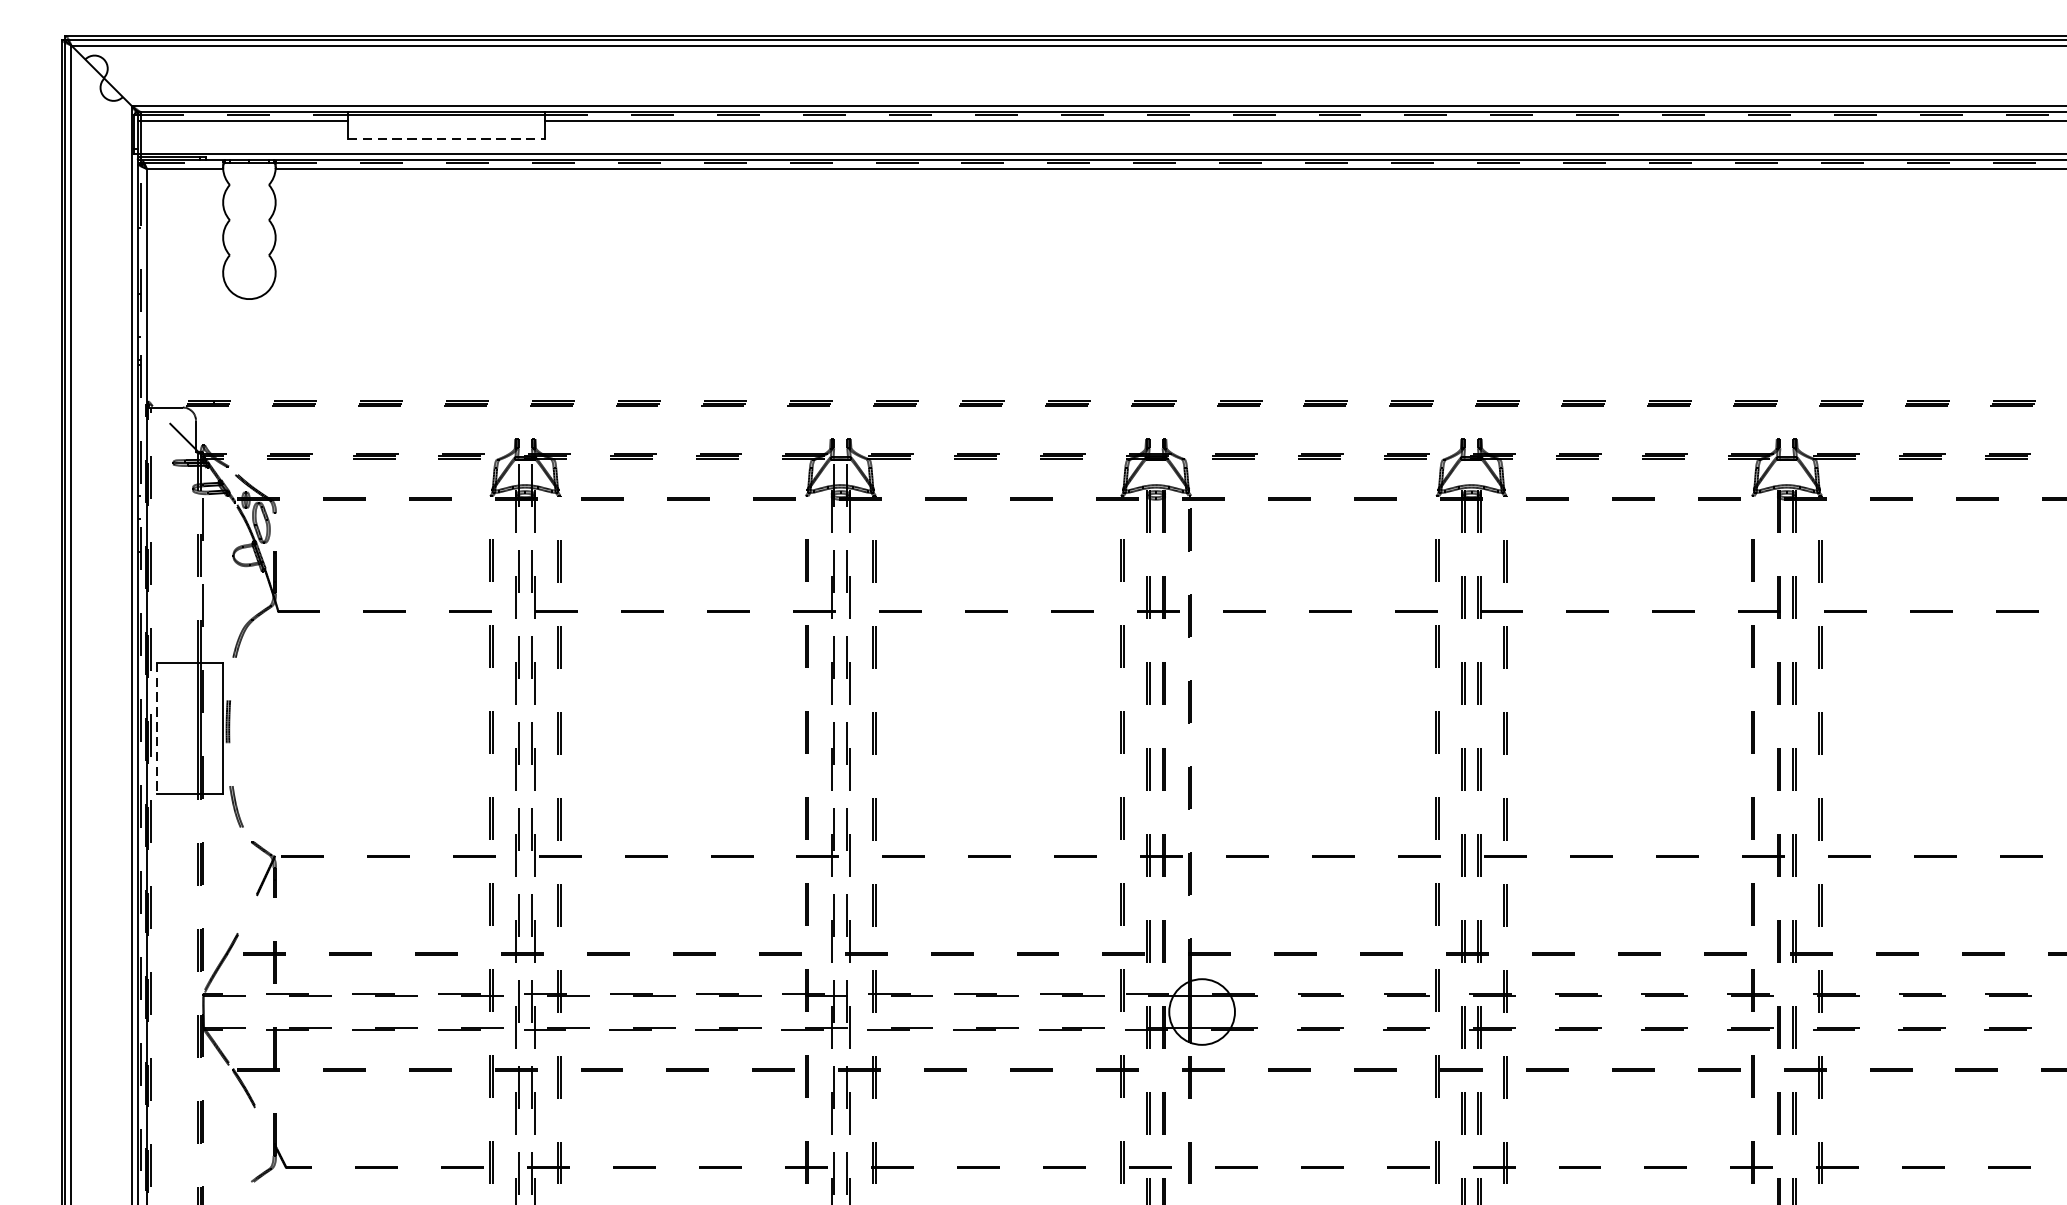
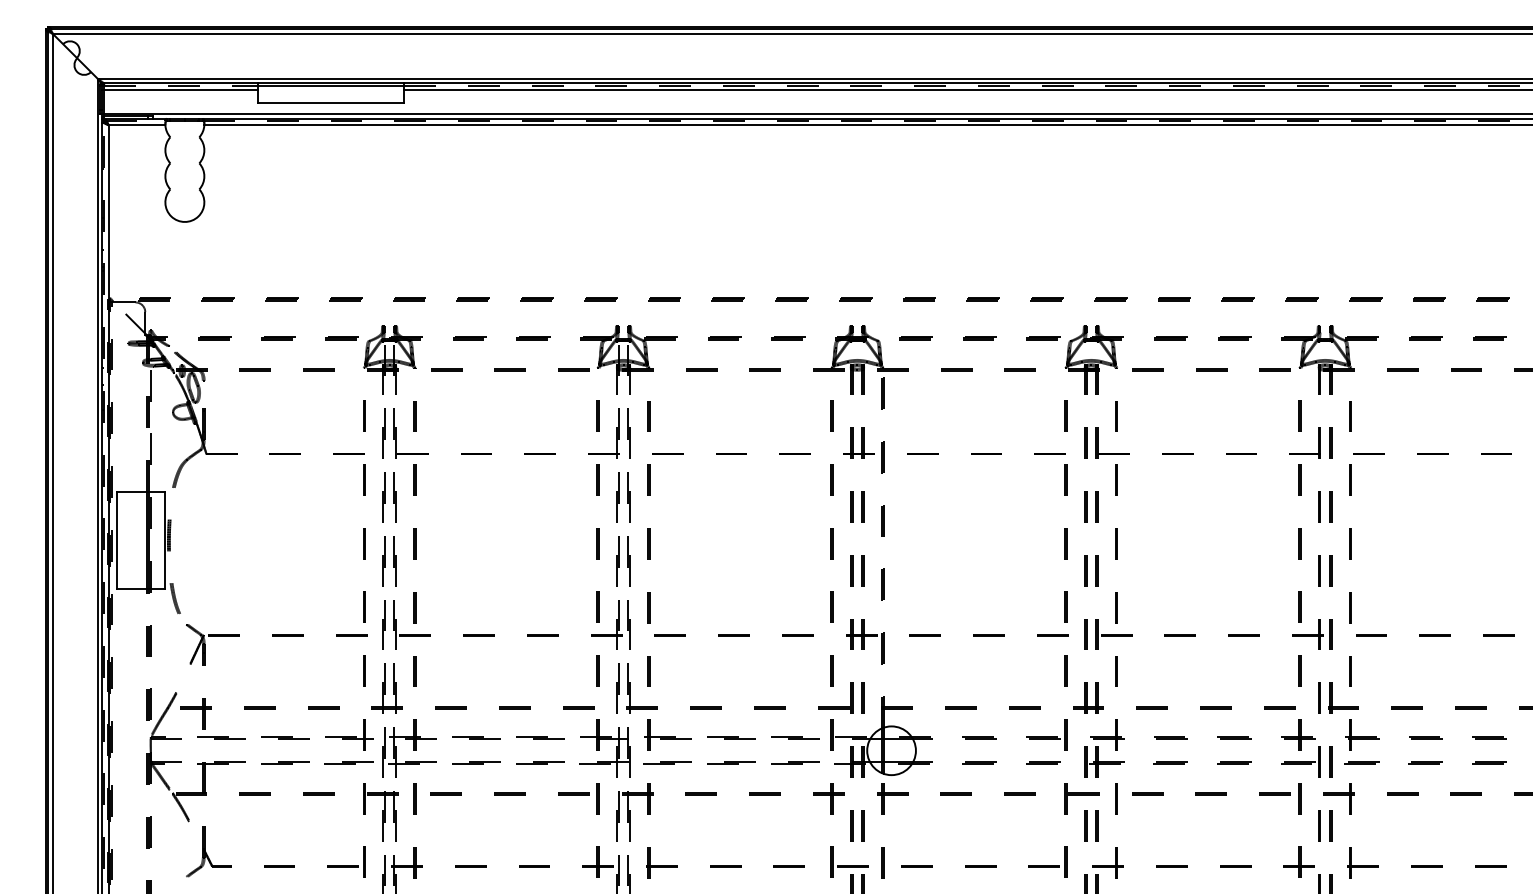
line: (447, 139) -> (331, 103), dashed -> solid
line: (157, 728) -> (116, 540), dashed -> solid

